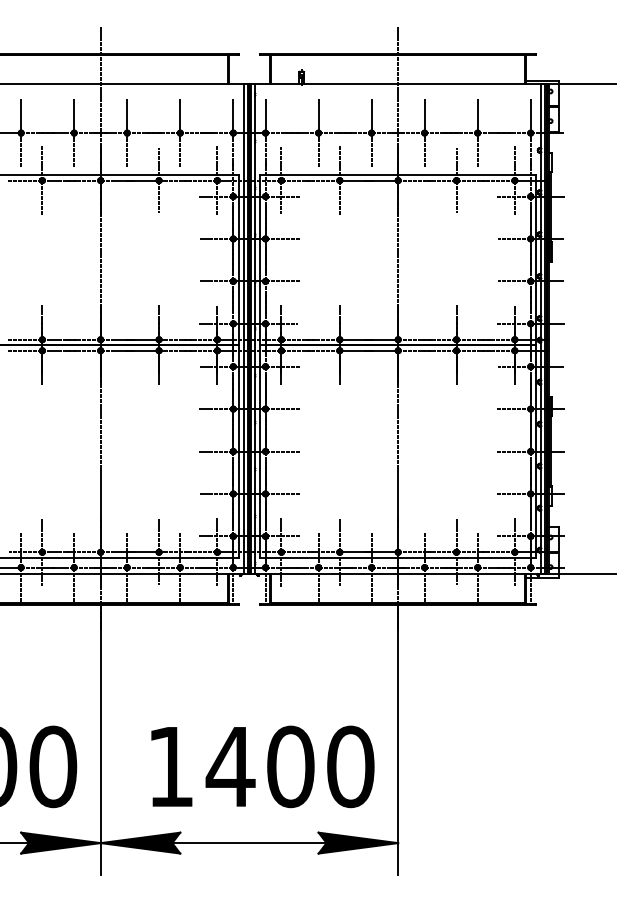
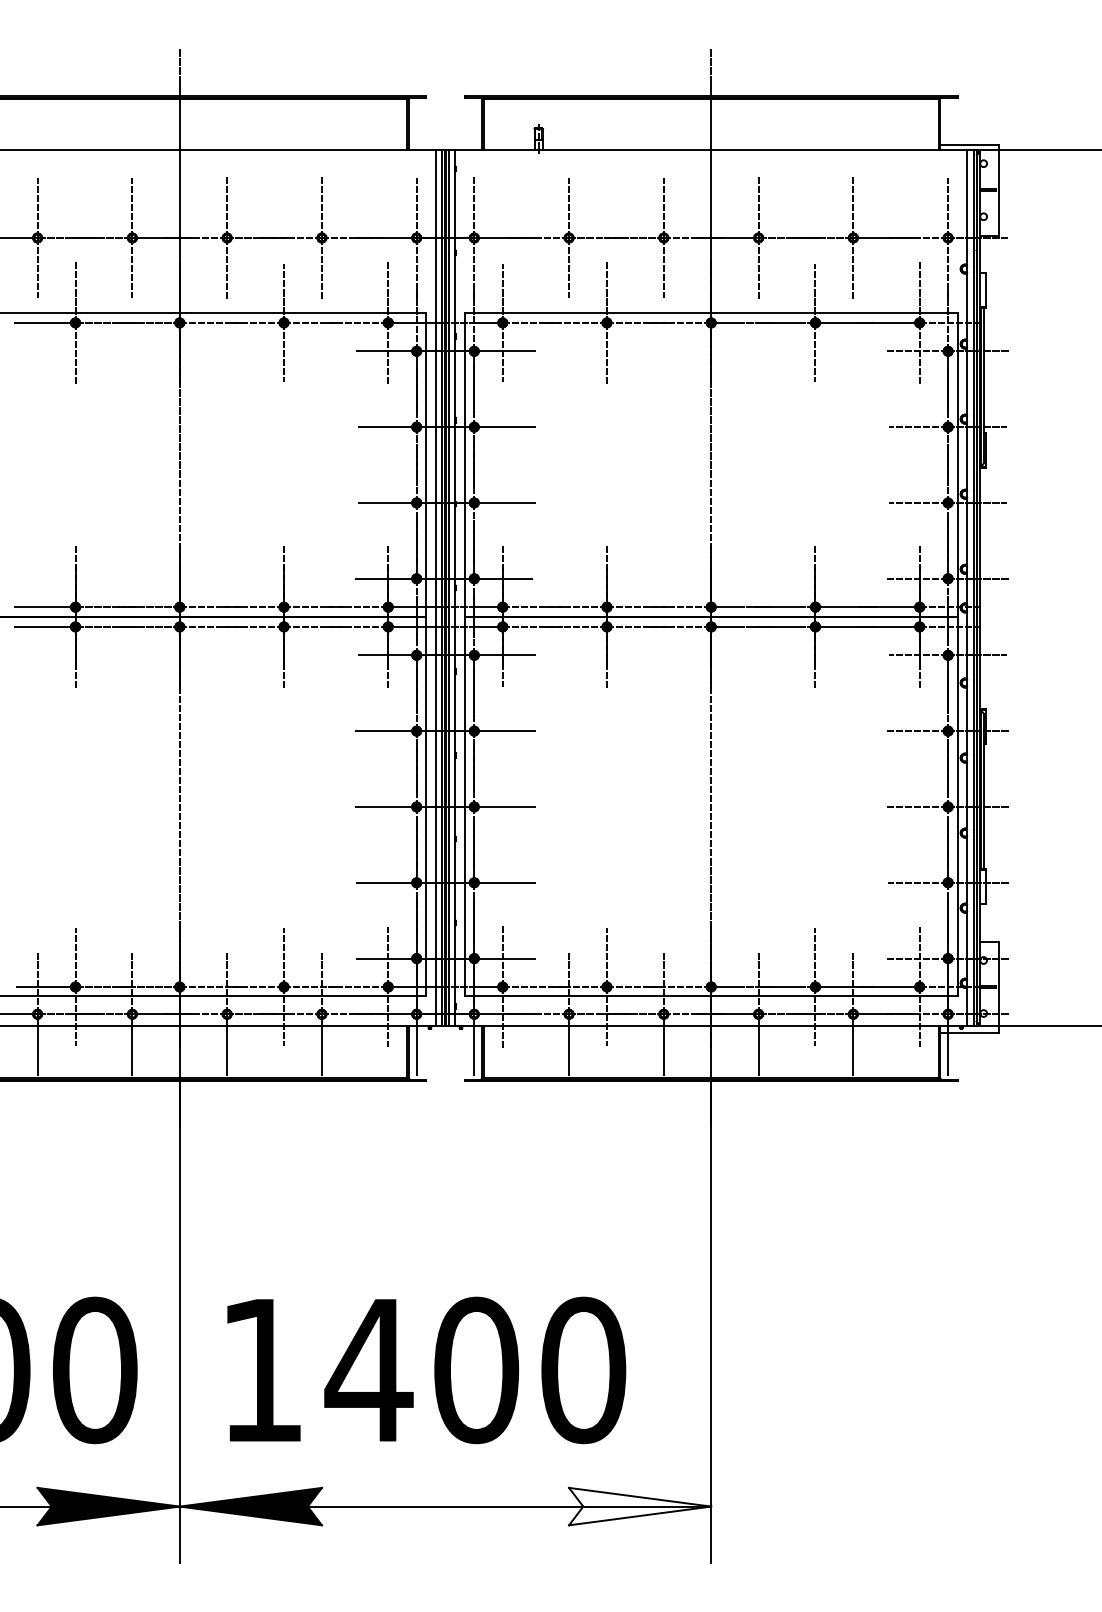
text: (262, 766) -> (425, 1369), moved
fill: (358, 842) -> (640, 1505), removed

